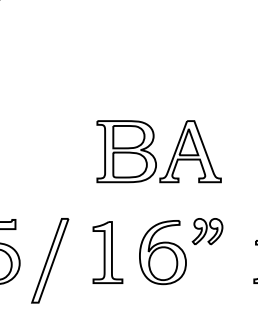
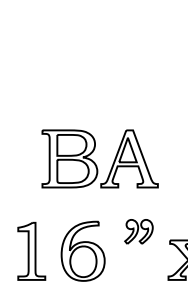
part: (153, 155) -> (94, 162), moved
part: (207, 231) -> (138, 231), moved

